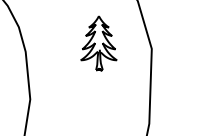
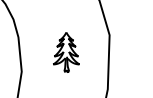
part: (99, 43) -> (66, 52), moved

